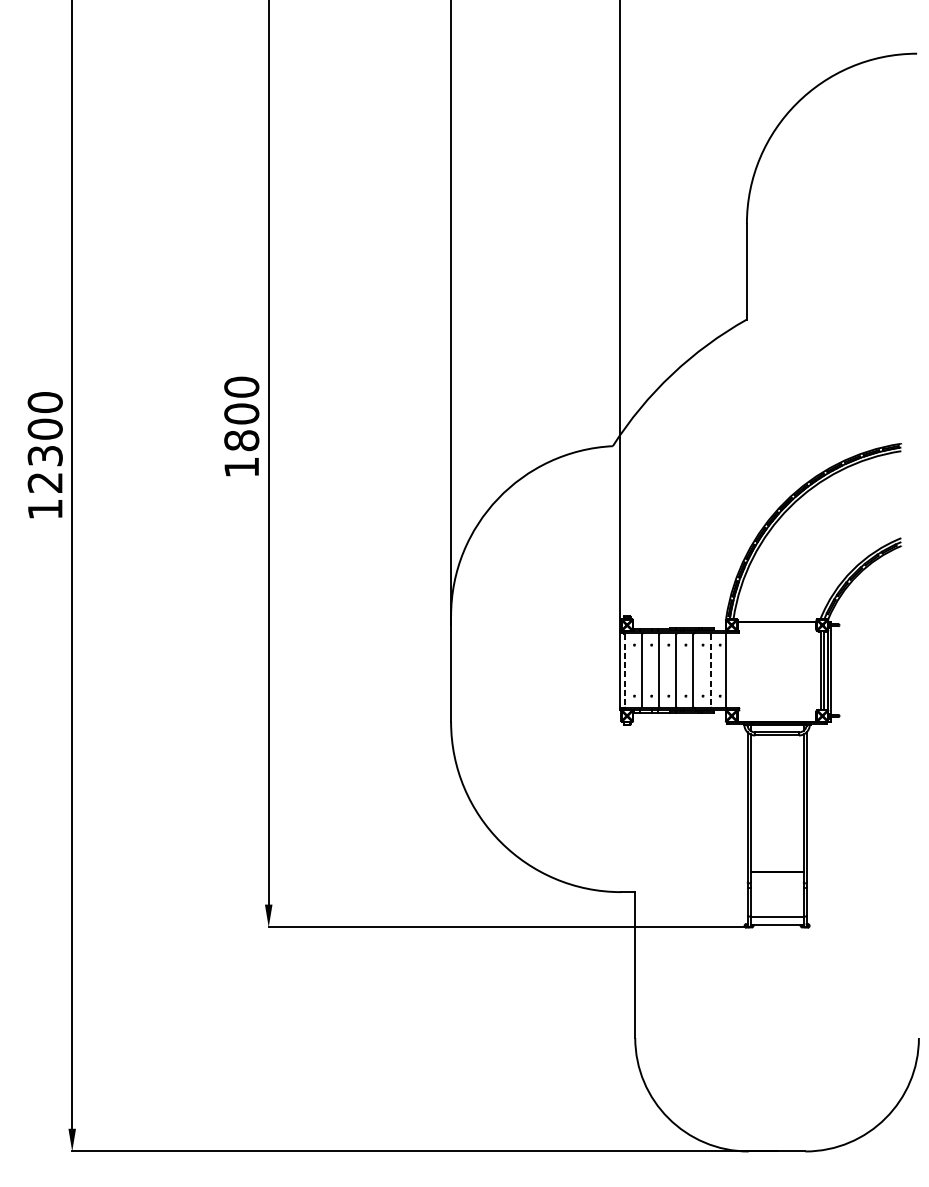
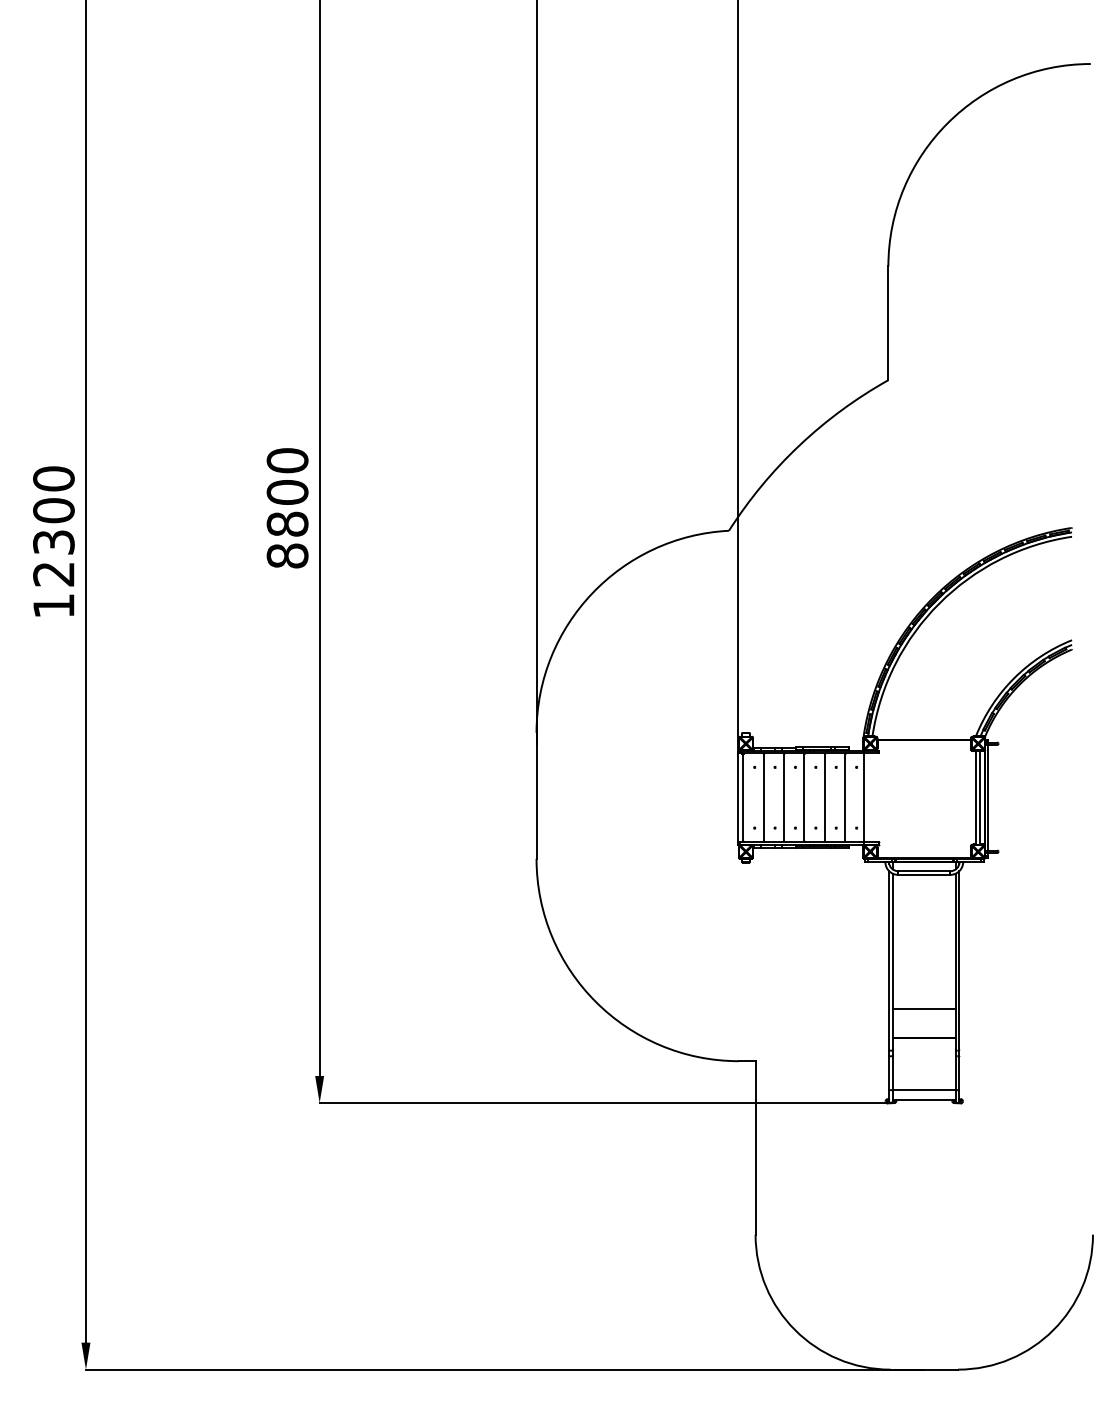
text: (241, 466) -> (287, 555), 1800 -> 8800
line: (625, 671) -> (743, 798), dashed -> solid
line: (710, 671) -> (845, 798), dashed -> solid
line: (776, 848) -> (923, 1009), added

